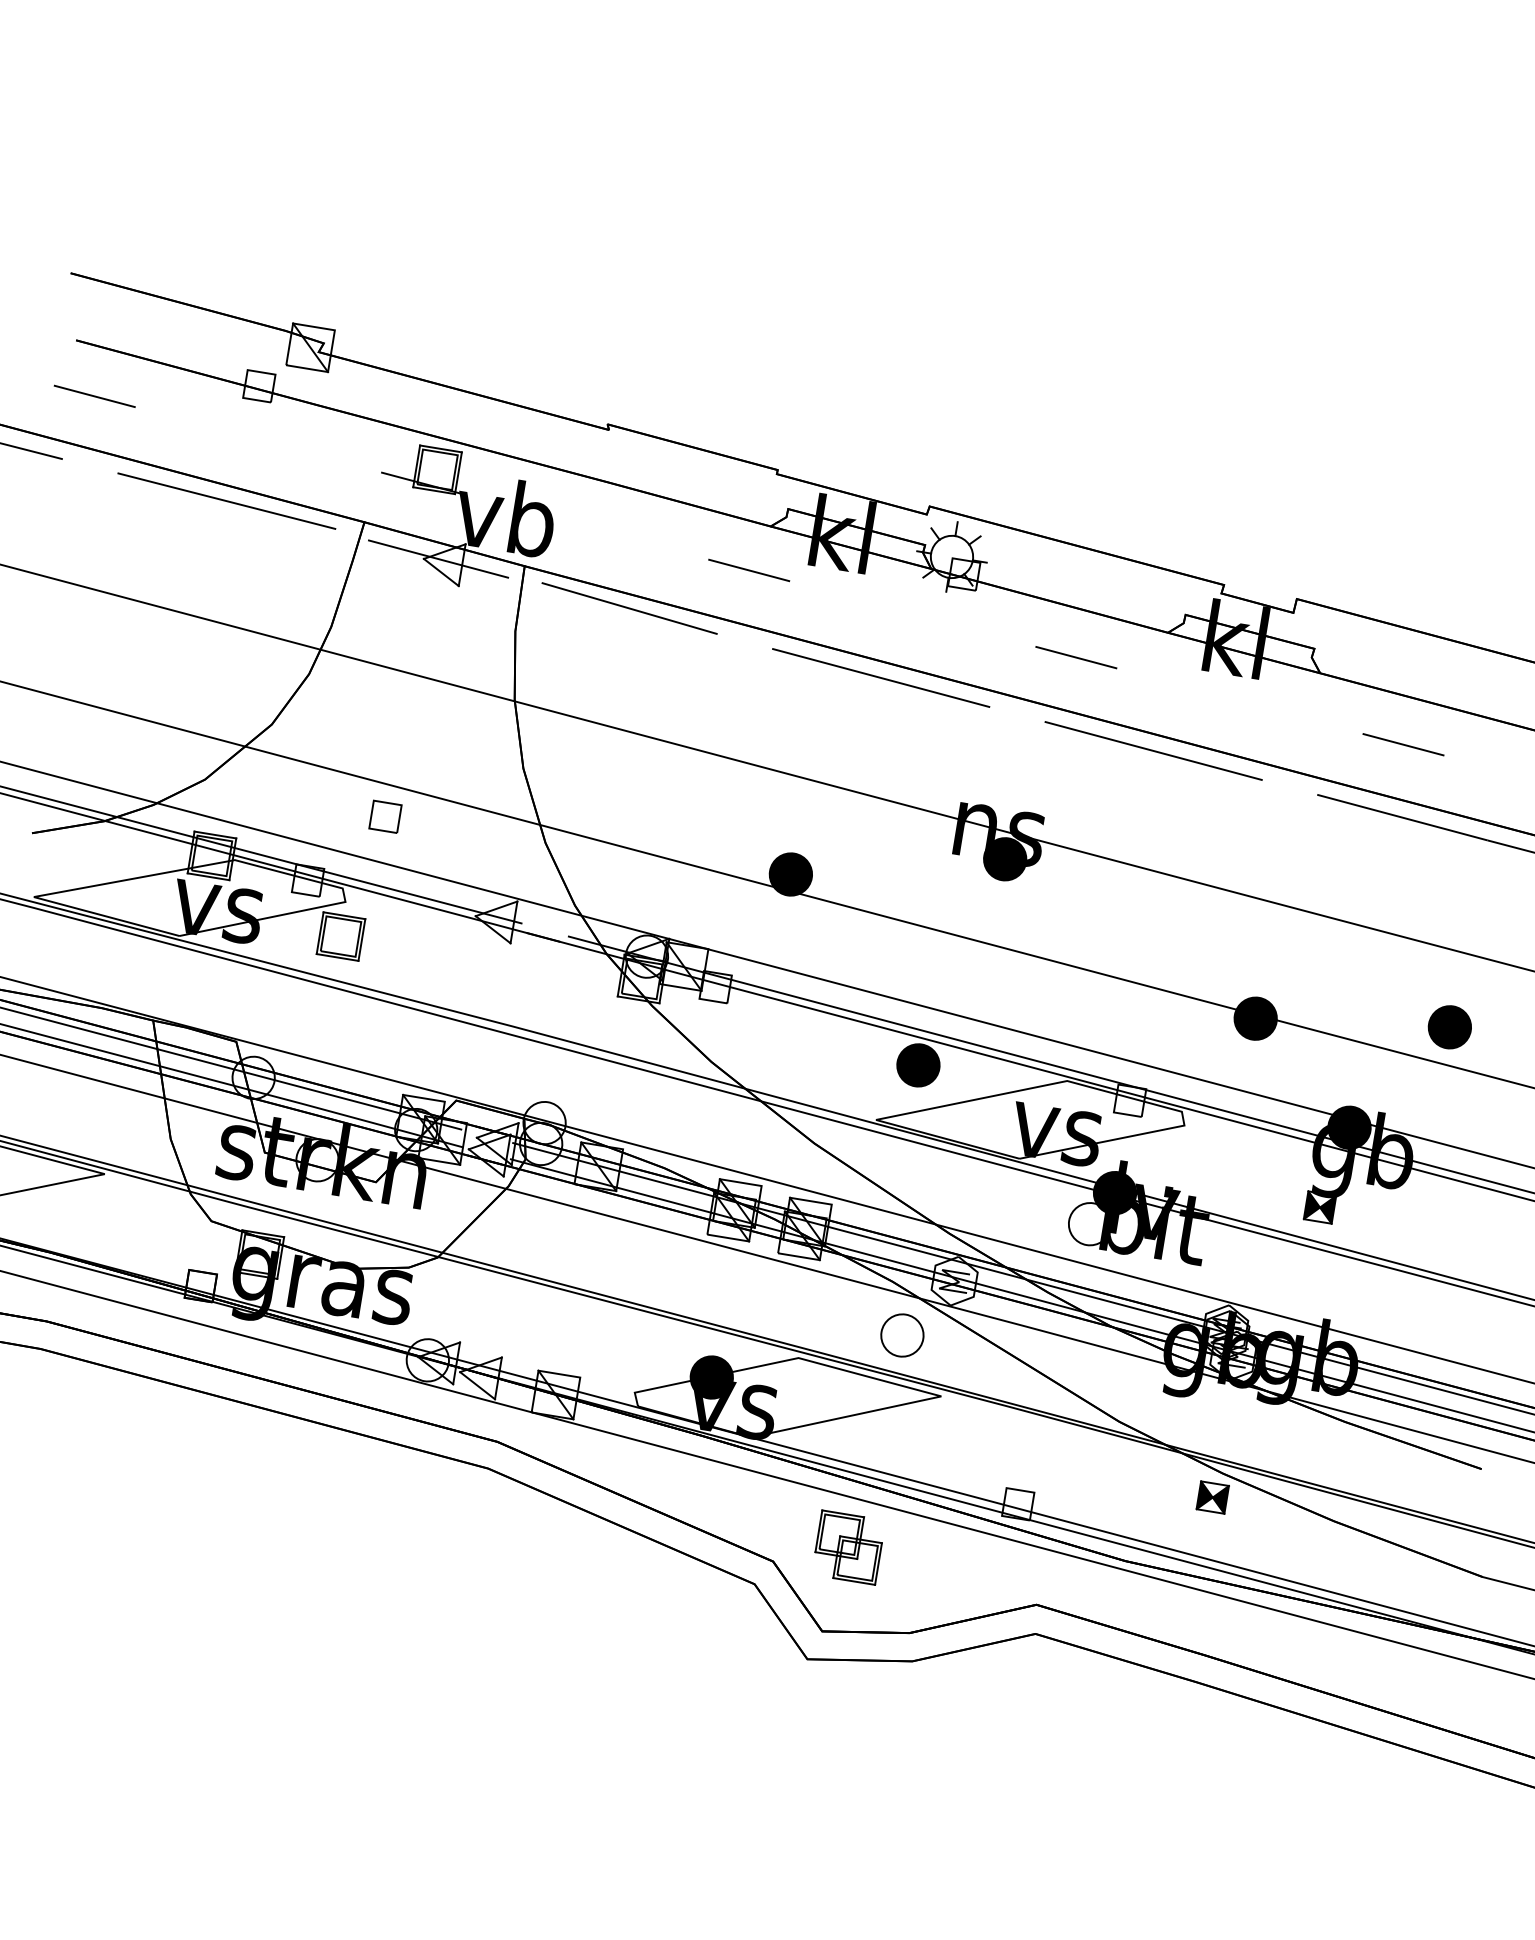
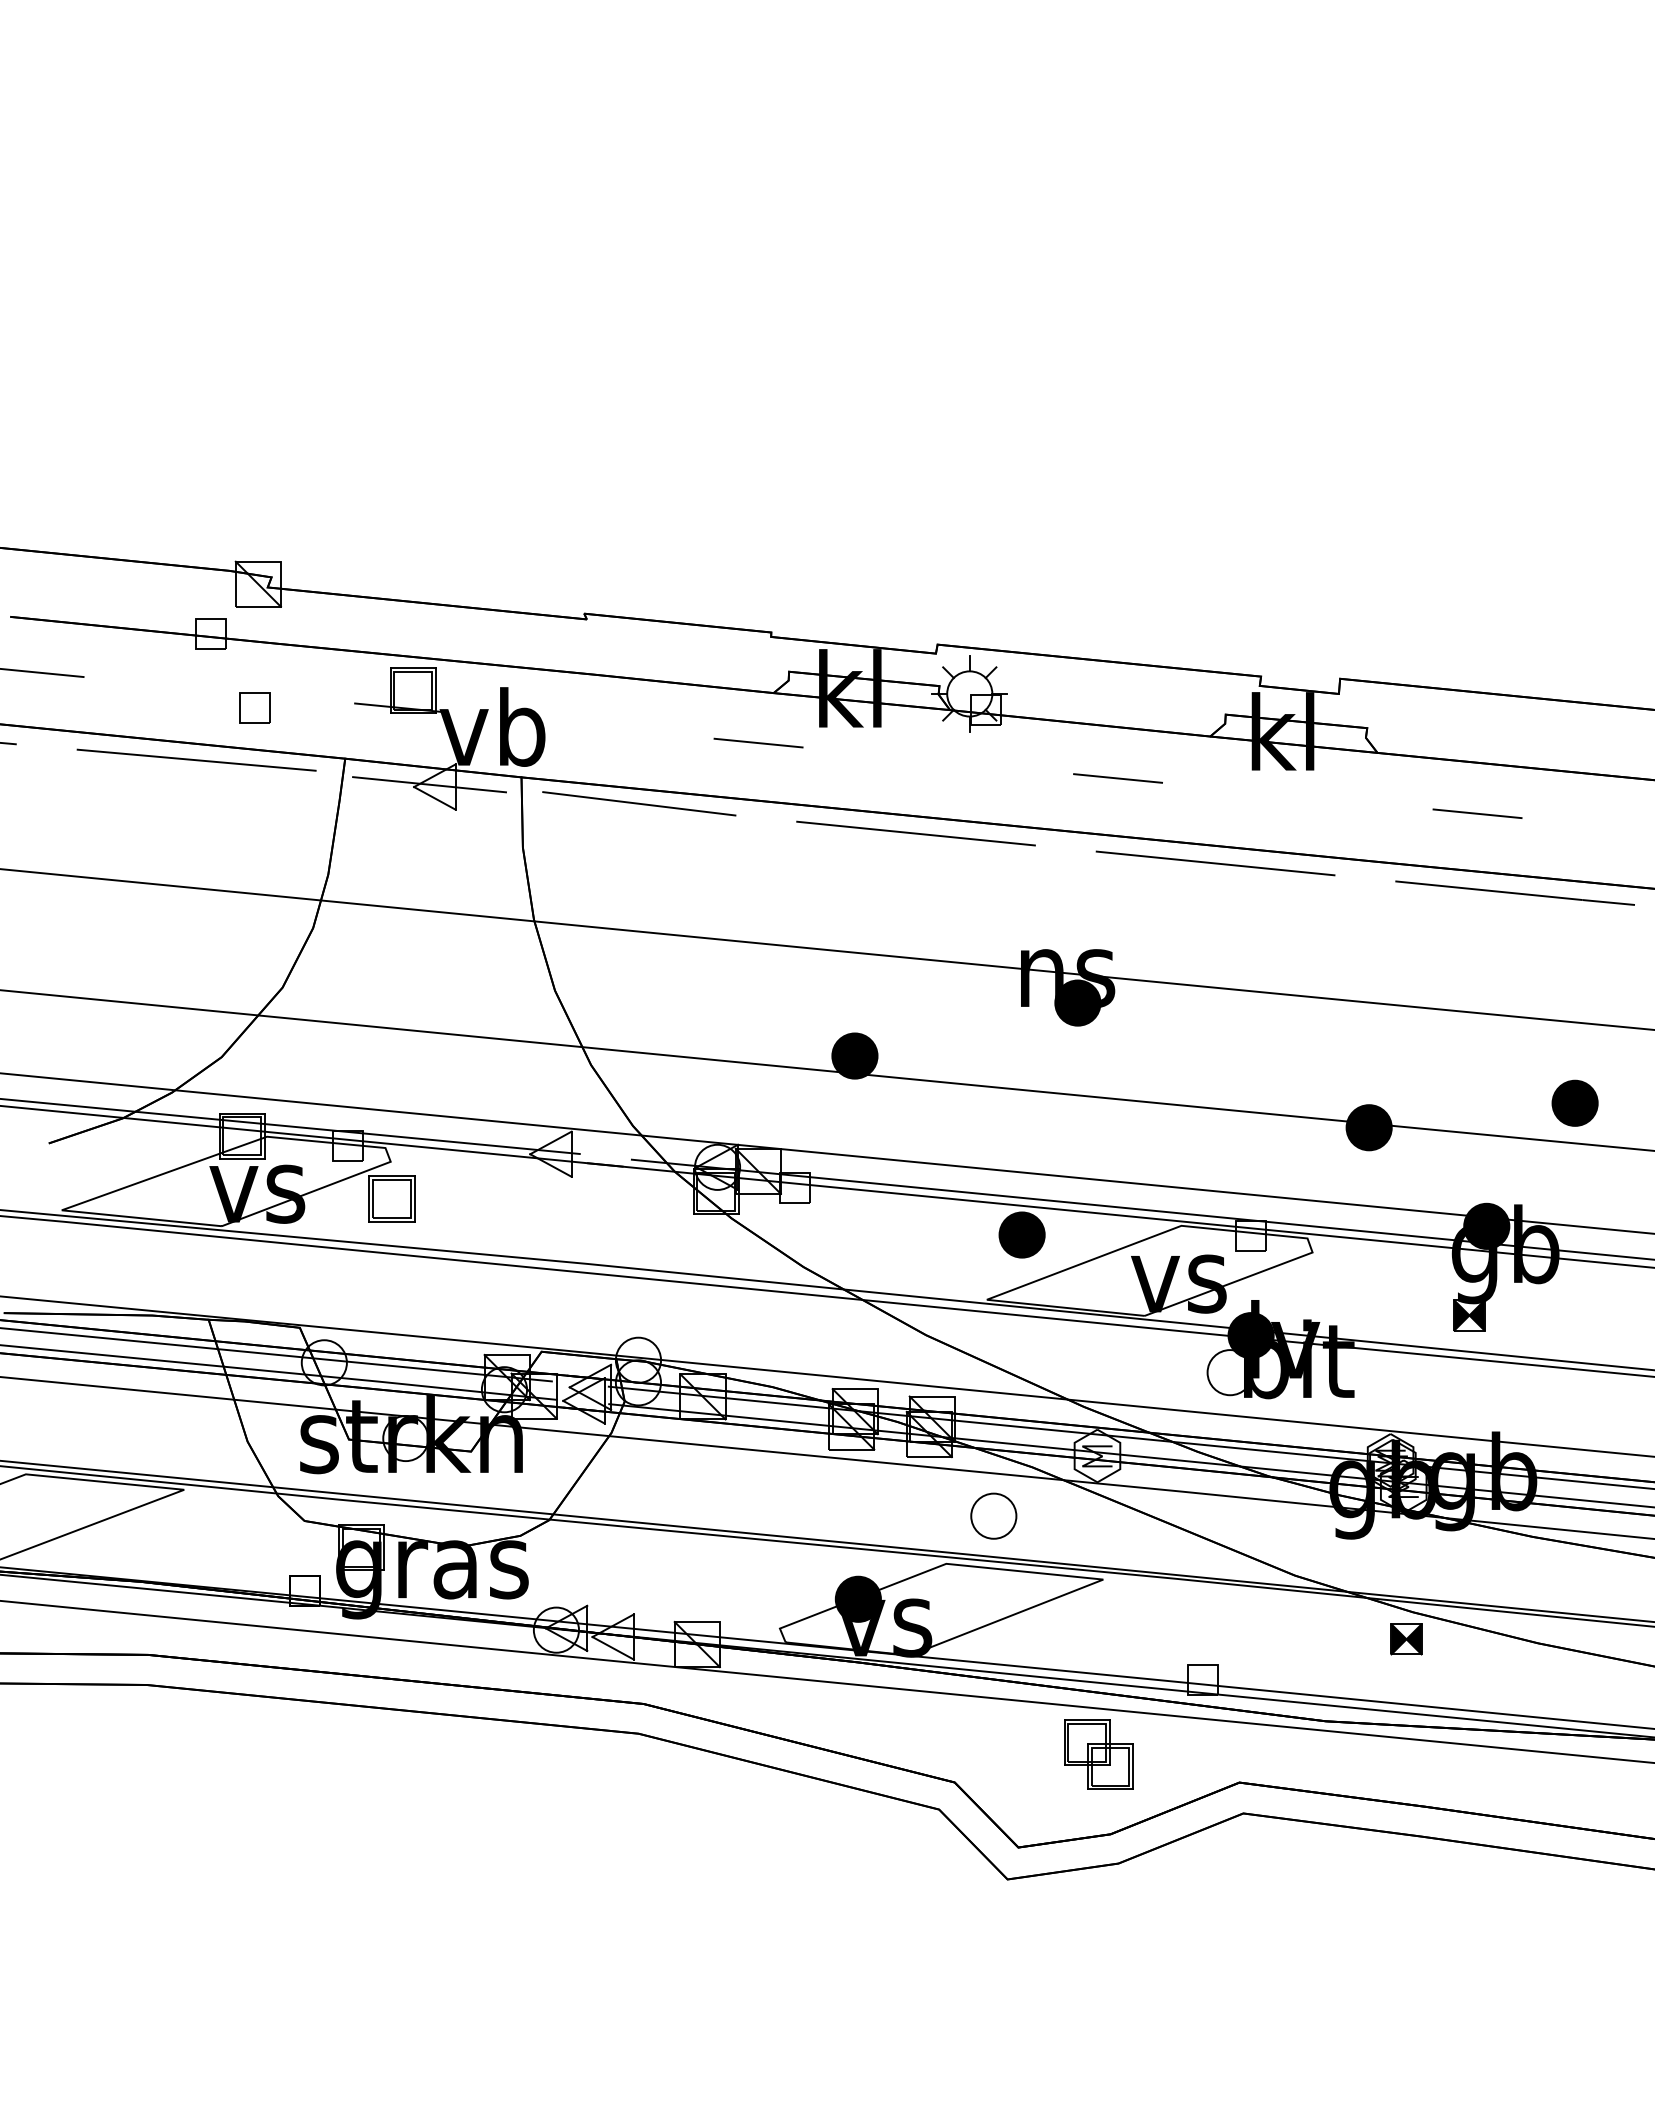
part: (385, 816) -> (254, 707), moved
part: (902, 1334) -> (993, 1515), moved
part: (848, 1547) -> (1098, 1754), moved

